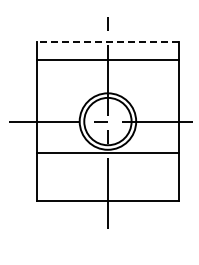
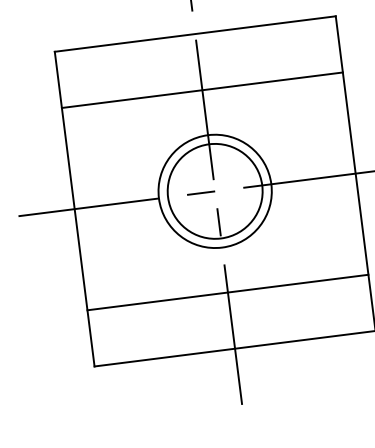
line: (107, 42) -> (194, 34), dashed -> solid
line: (107, 59) -> (201, 89), moved
line: (107, 153) -> (227, 292), moved

